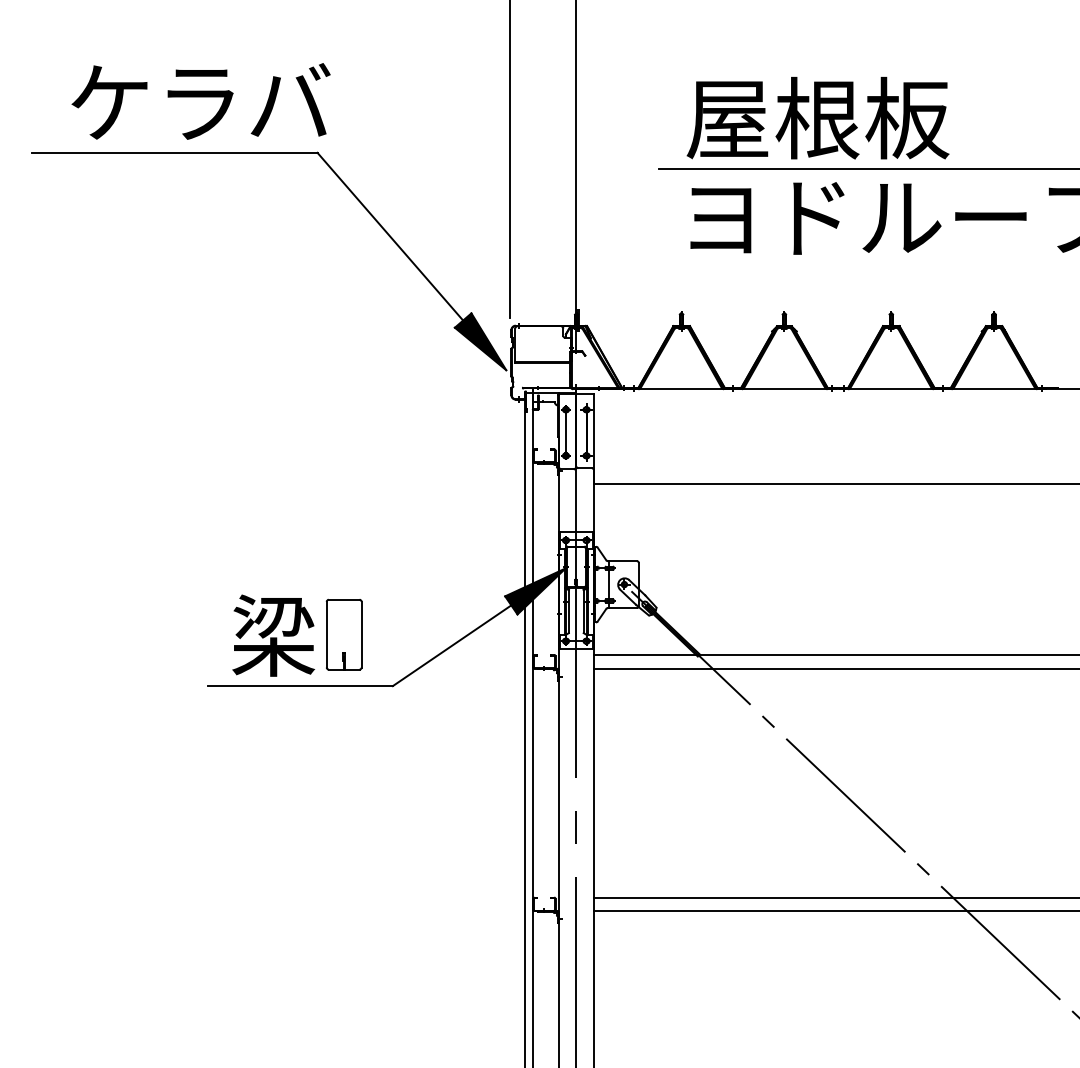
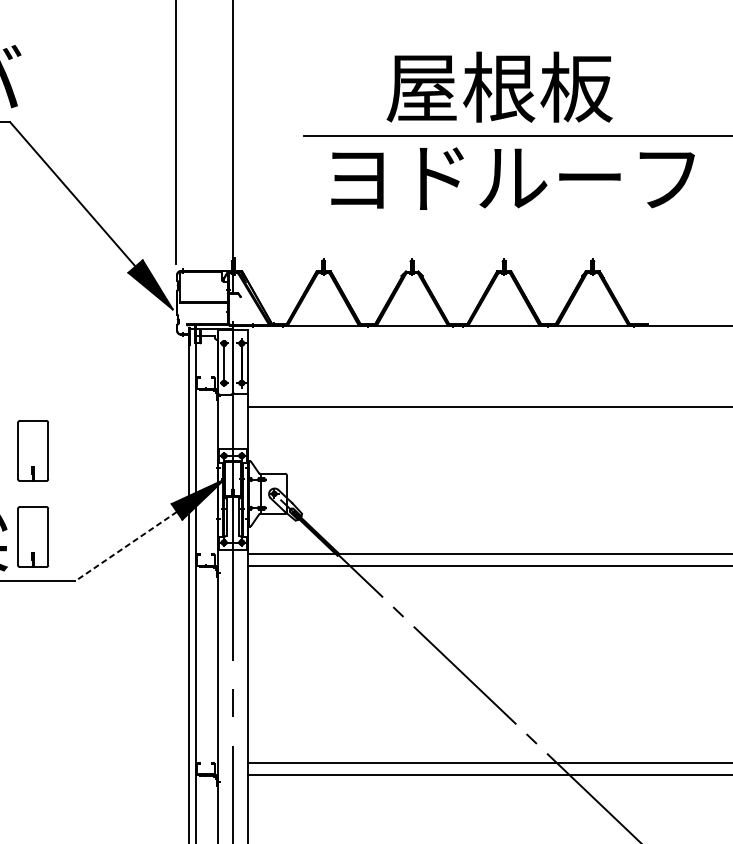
text: (817, 118) -> (499, 87), moved
part: (343, 534) -> (32, 450), added
line: (452, 645) -> (126, 546), solid -> dashed

